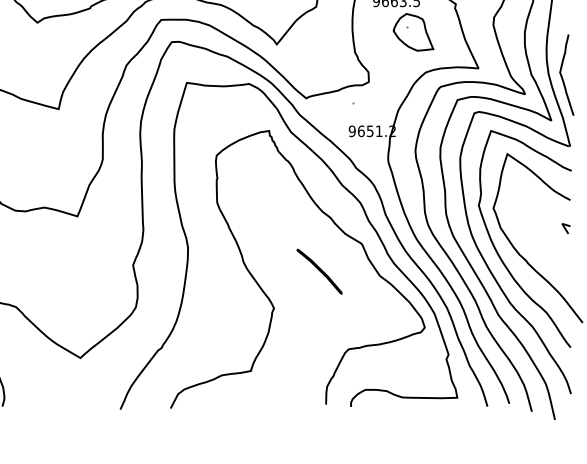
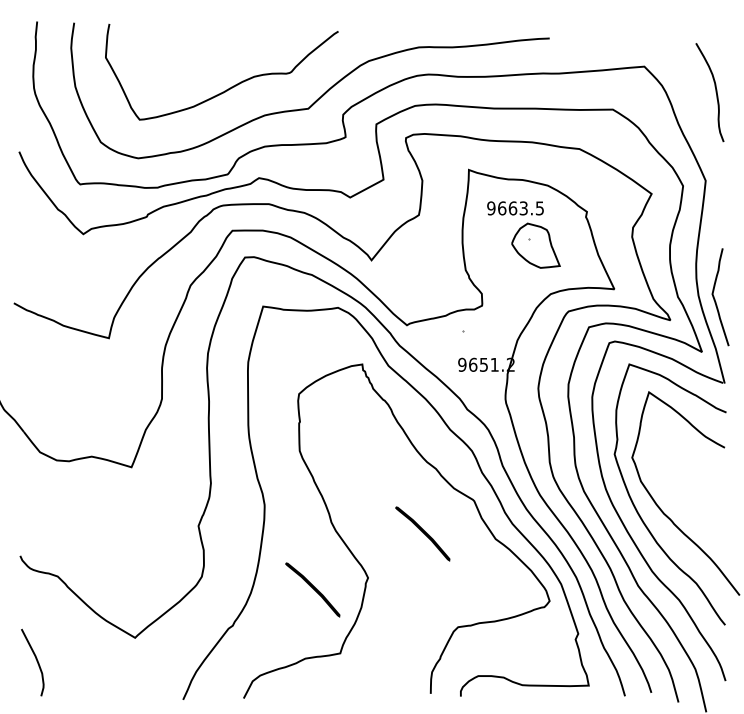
line: (565, 228) -> (719, 481), removed
part: (227, 317) -> (312, 589), added

